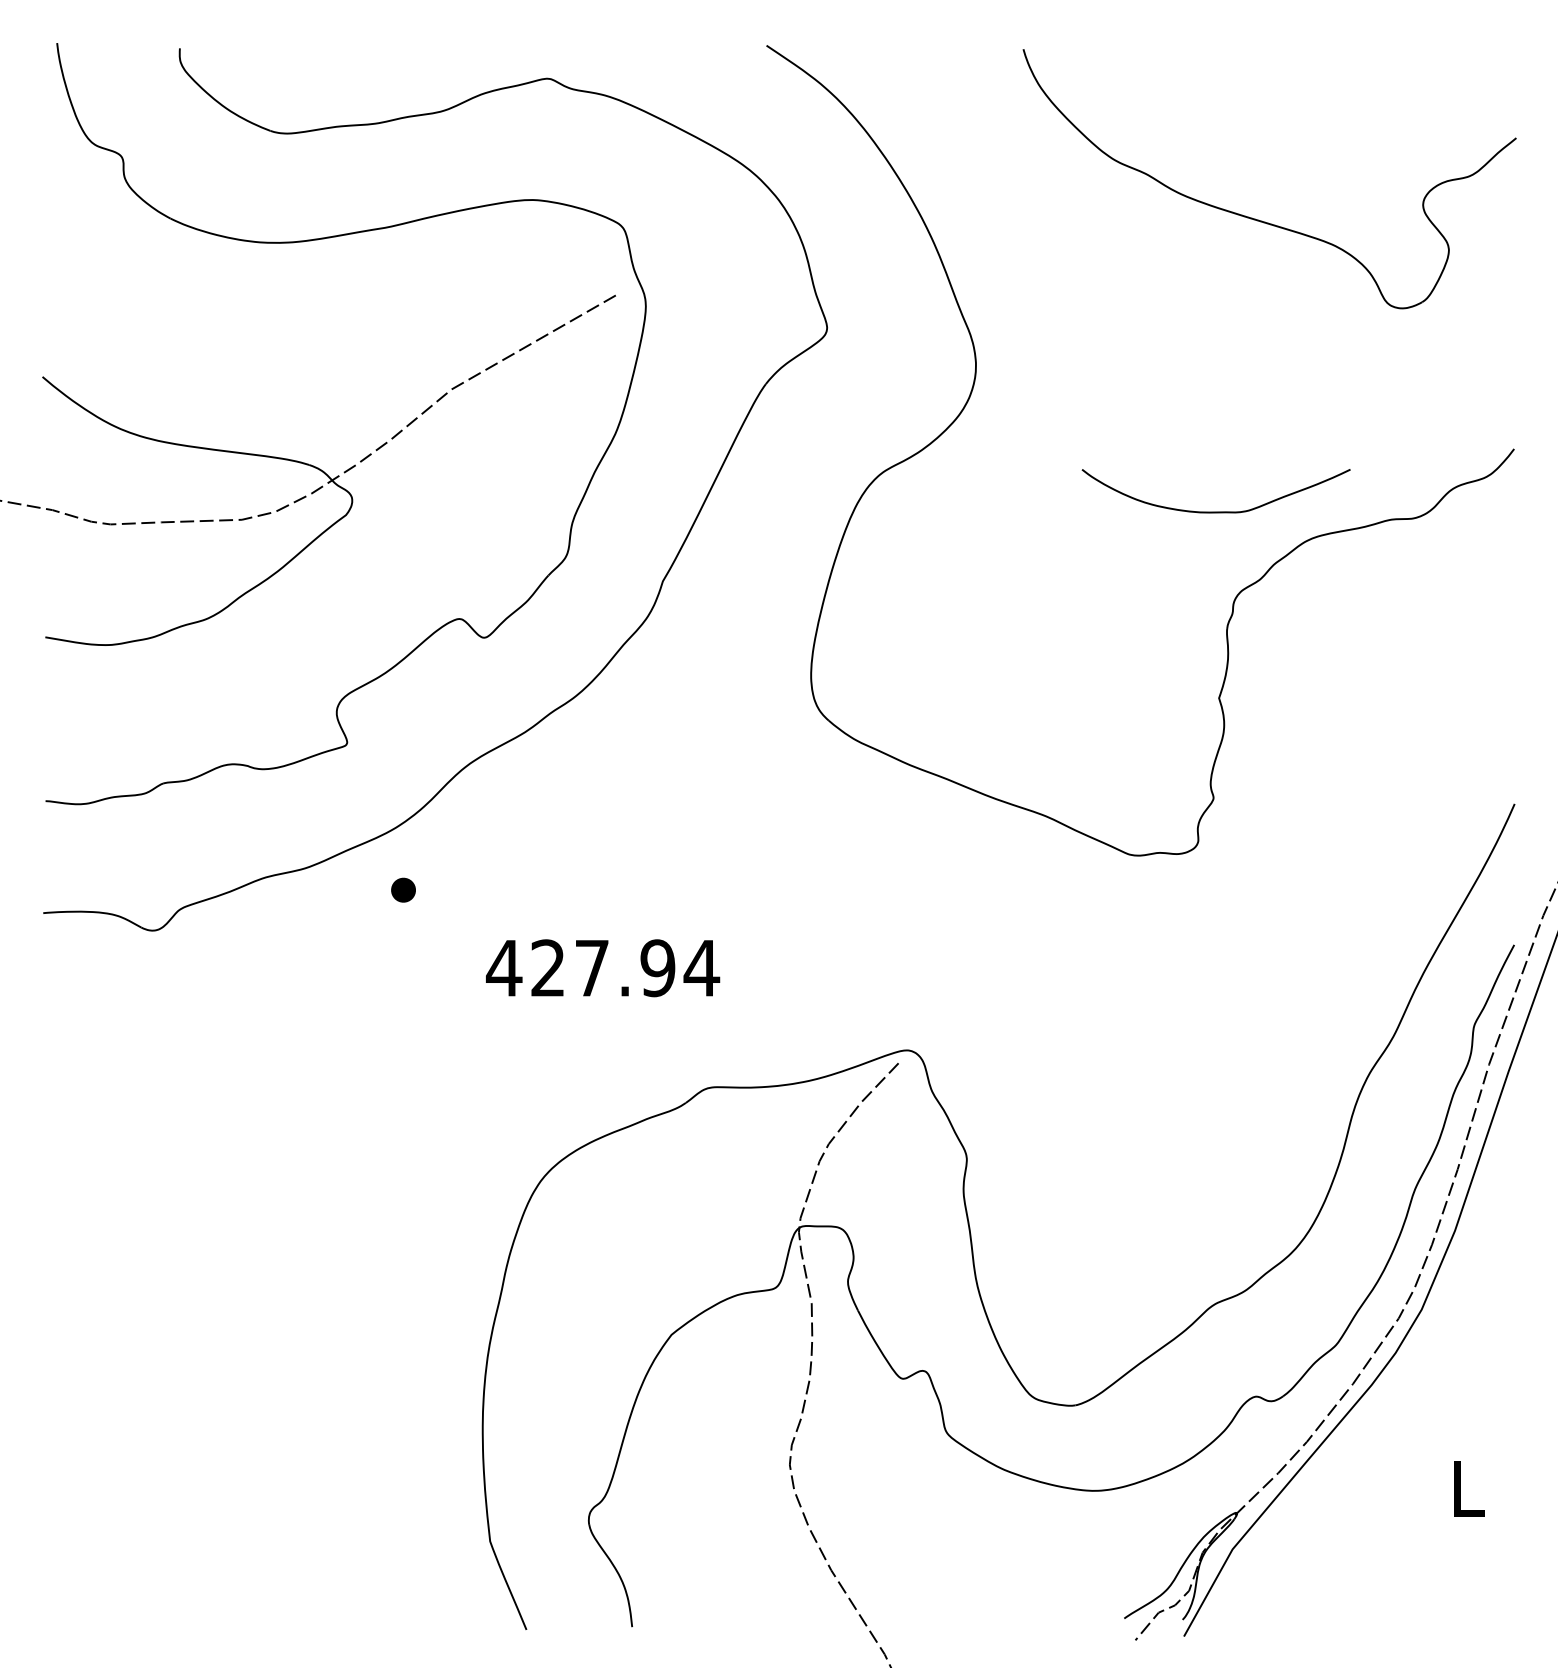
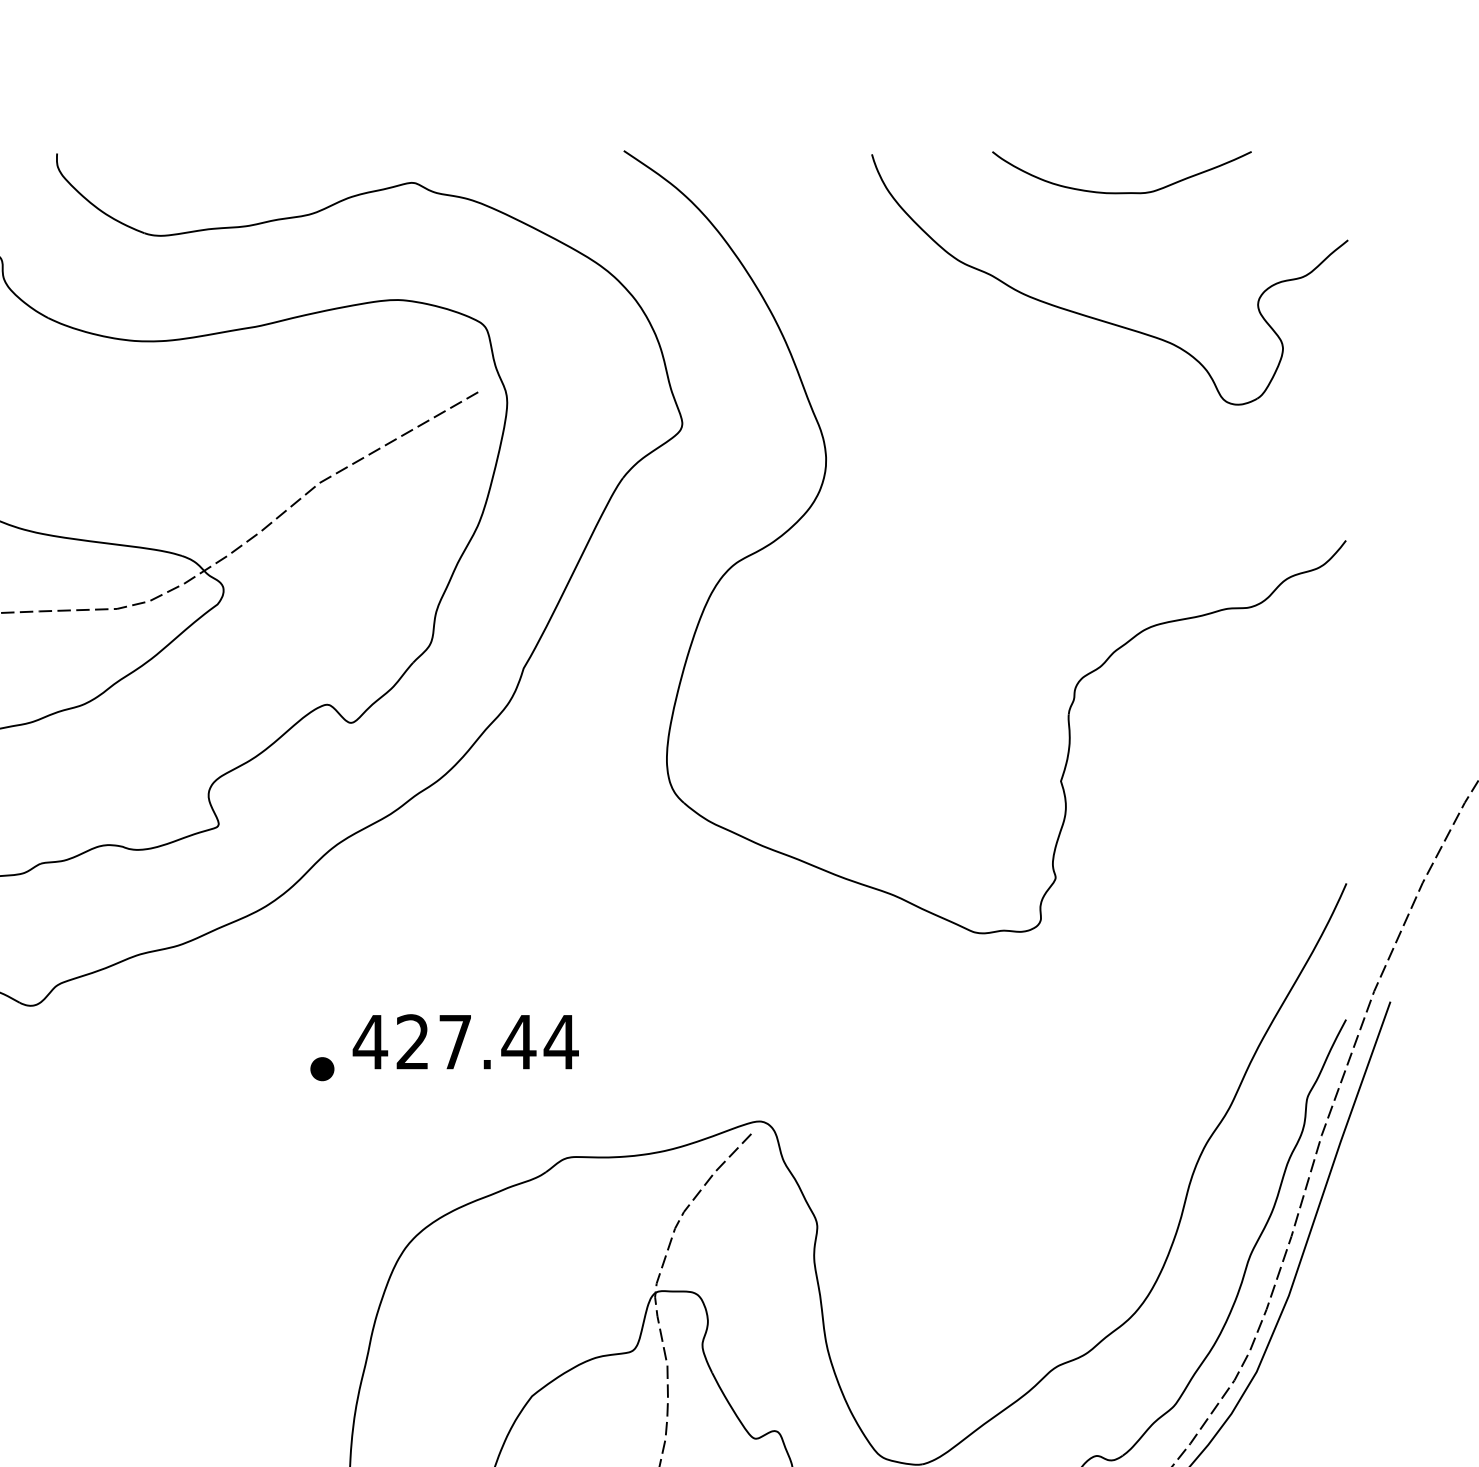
curve: (1215, 511) -> (1121, 192), moved
part: (403, 889) -> (322, 1068), moved
text: (657, 968) -> (518, 1042), 427.94 -> 427.44

